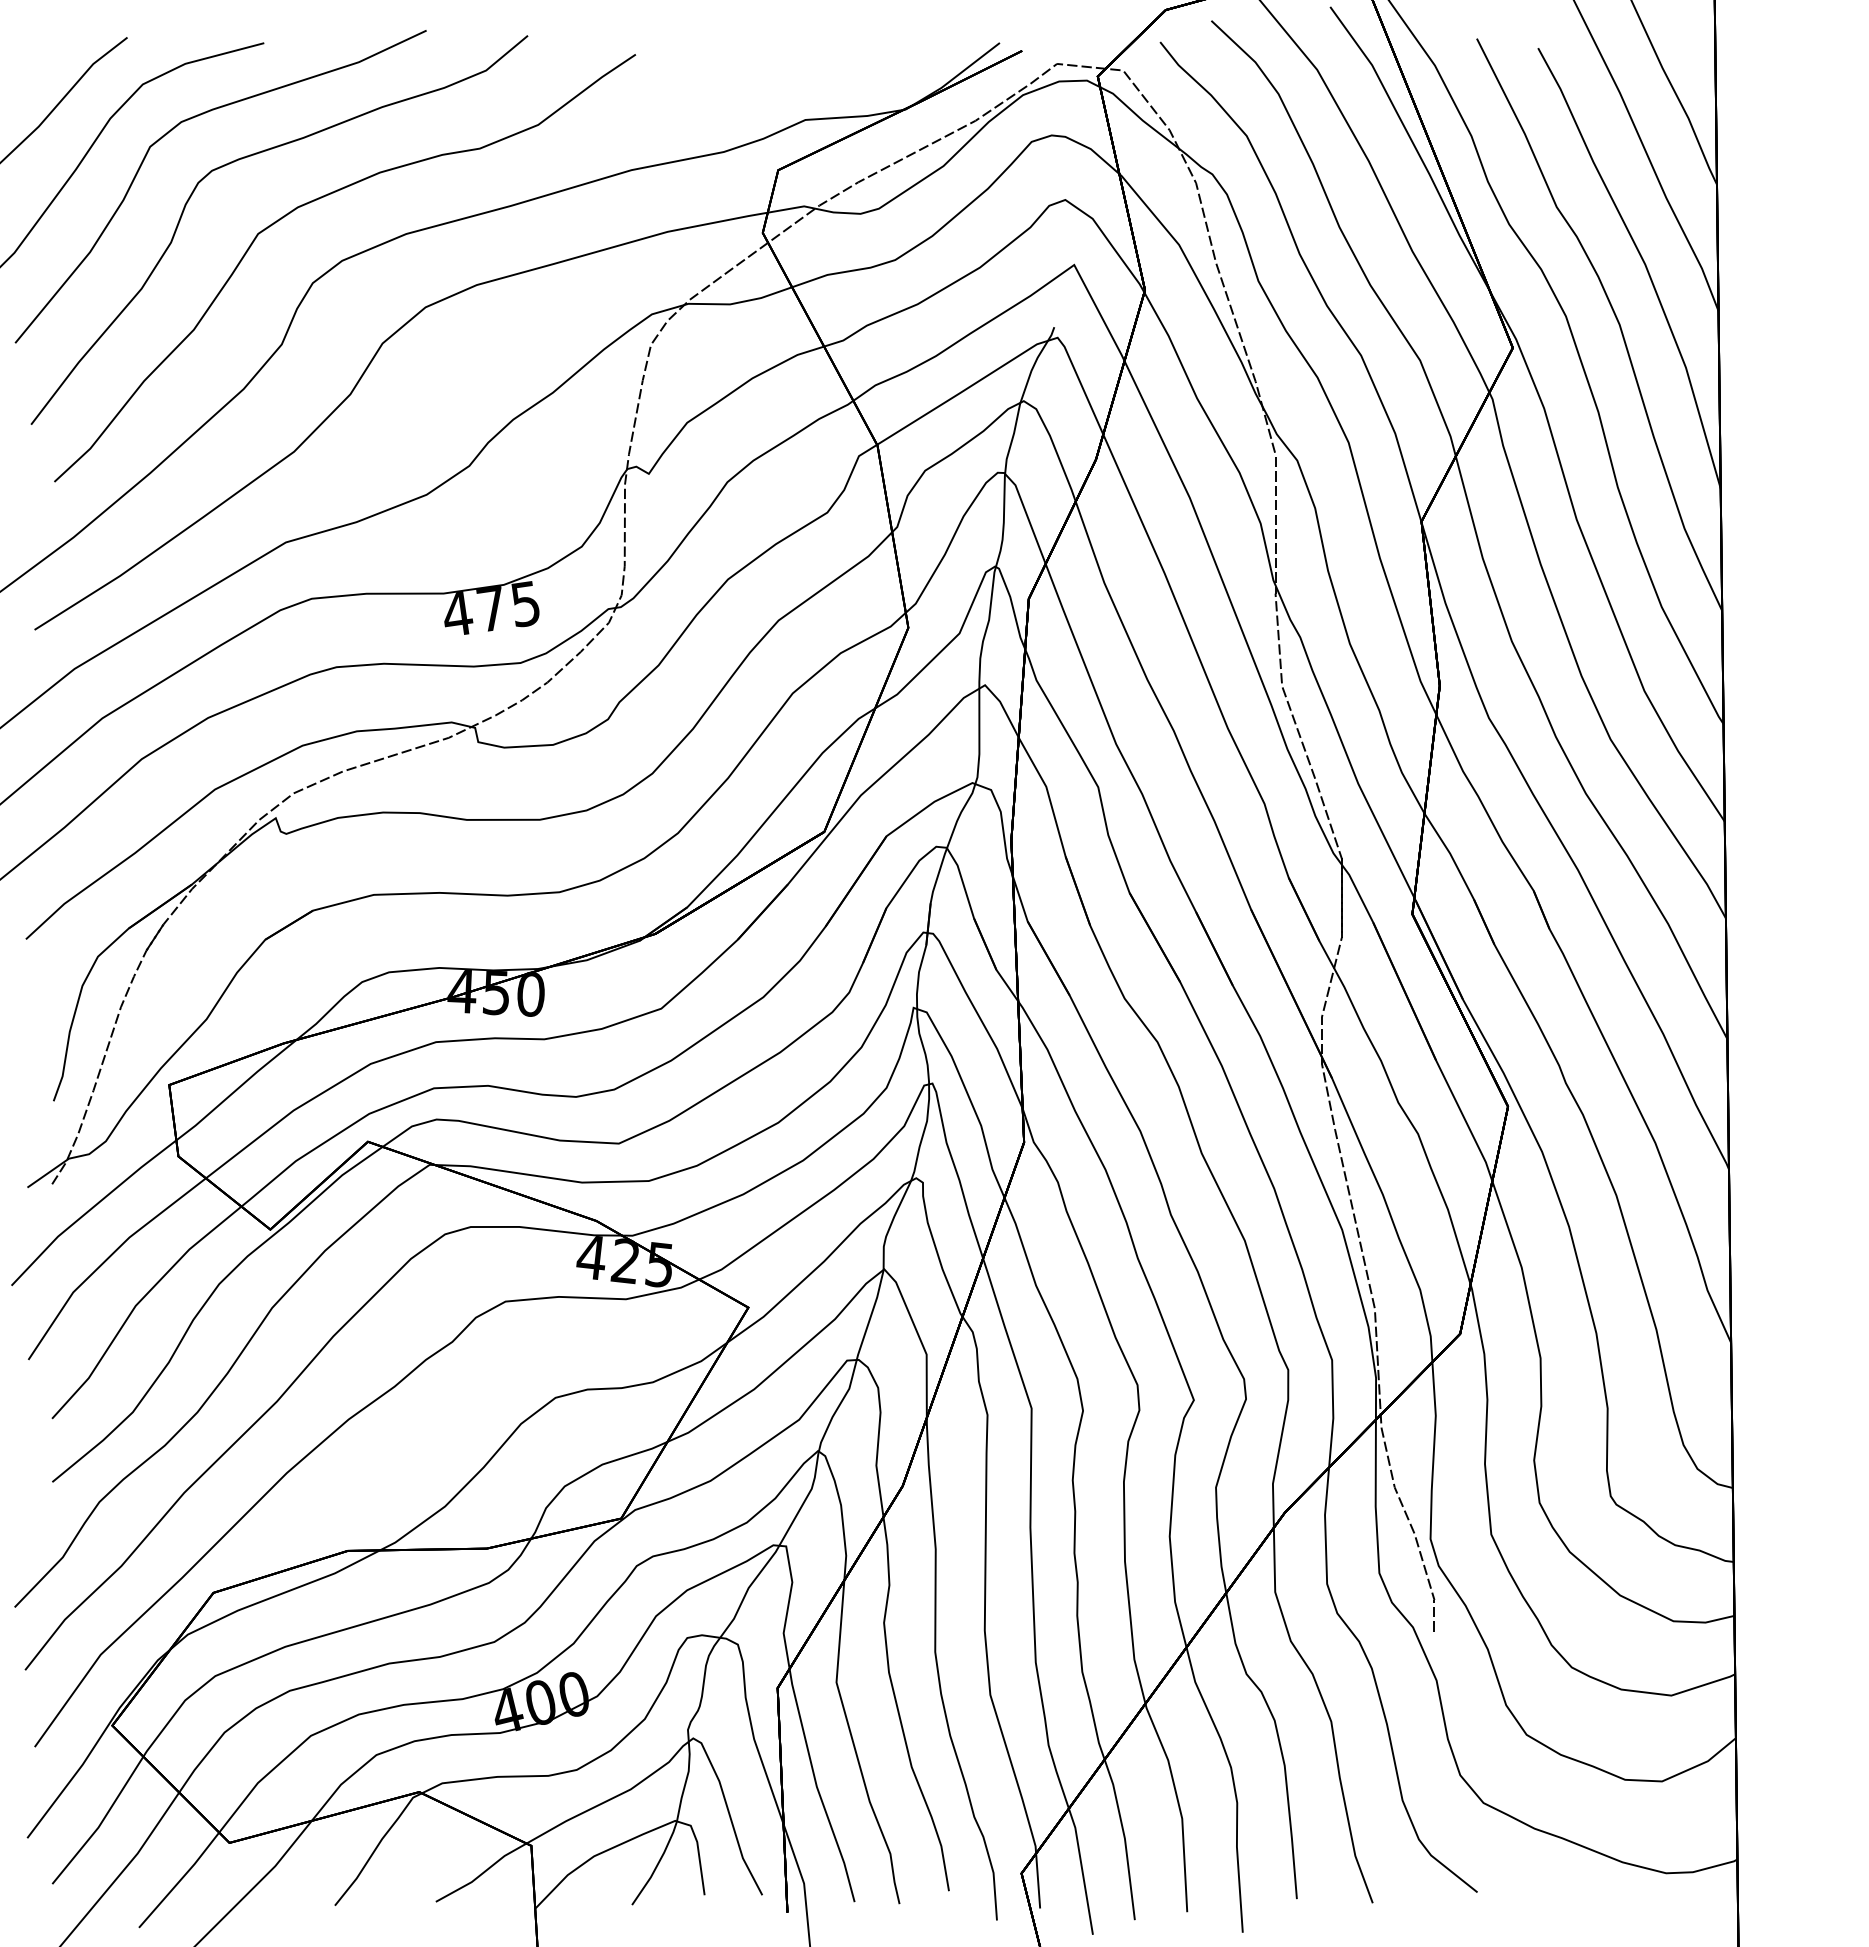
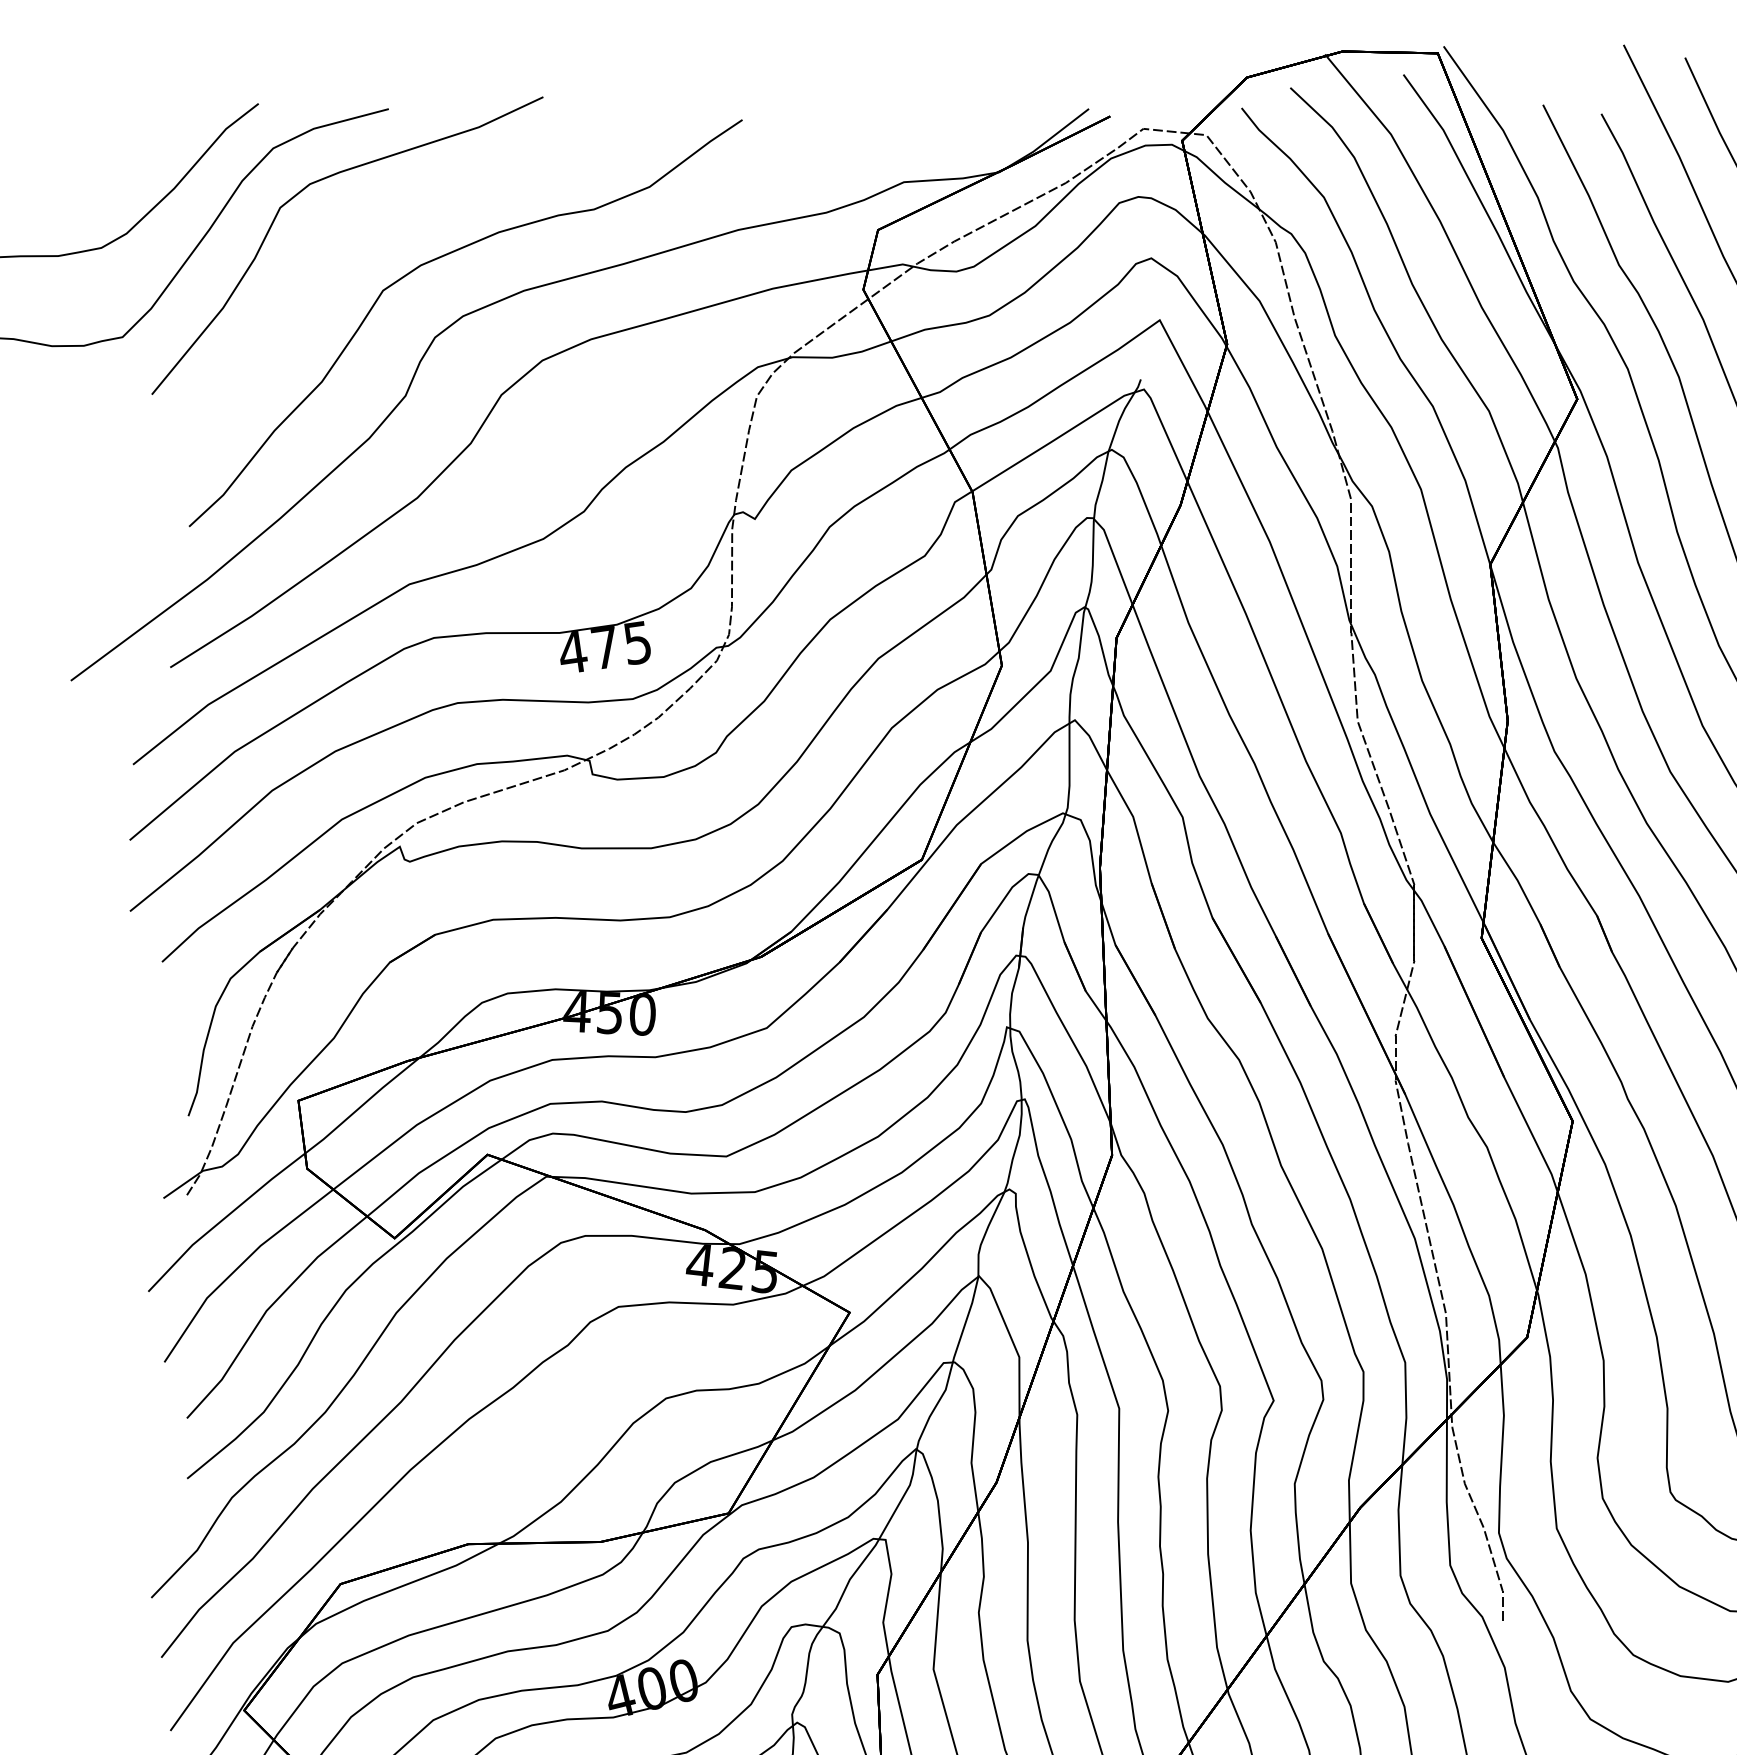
curve: (254, 155) -> (379, 216), removed

